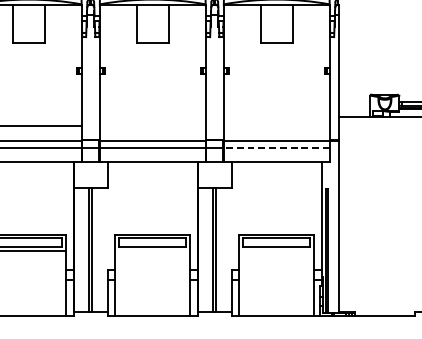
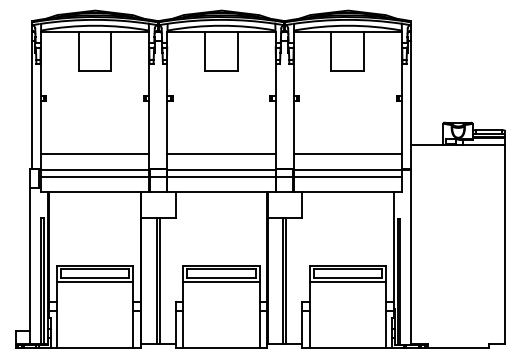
line: (152, 125) -> (221, 154), added
line: (276, 125) -> (347, 154), added
line: (276, 147) -> (347, 176), dashed -> solid
line: (152, 250) -> (221, 281), added
line: (276, 250) -> (347, 281), added

